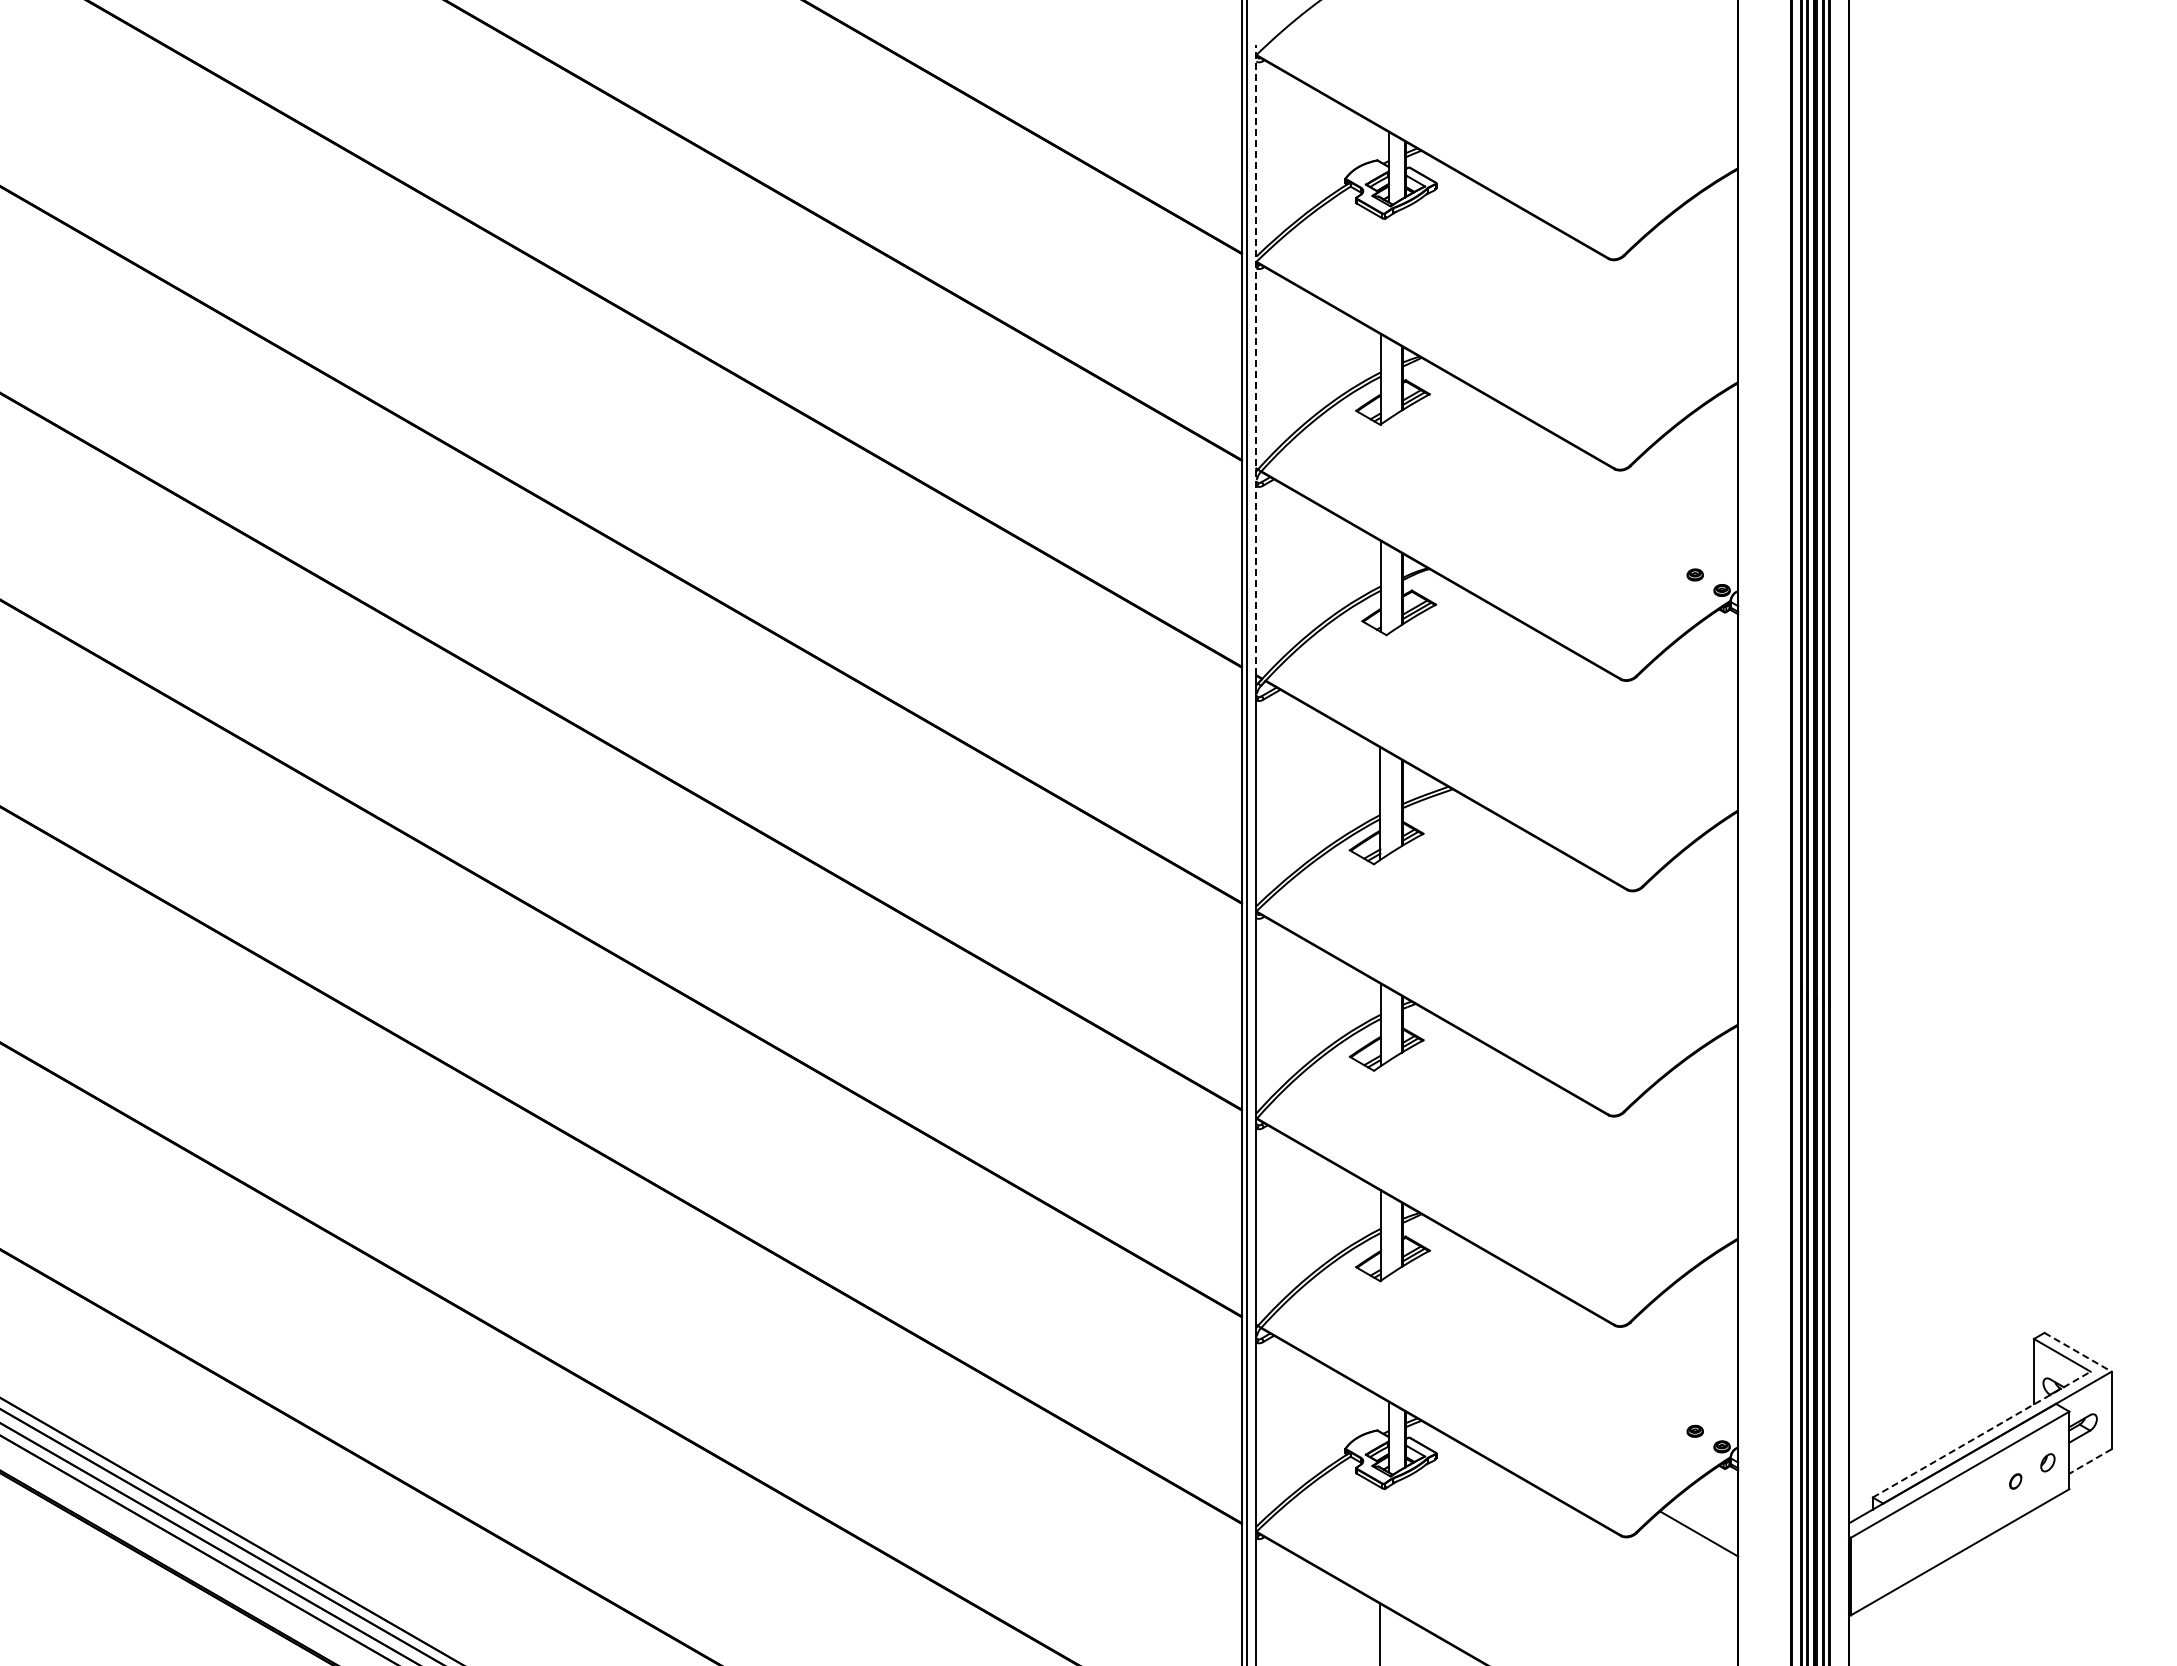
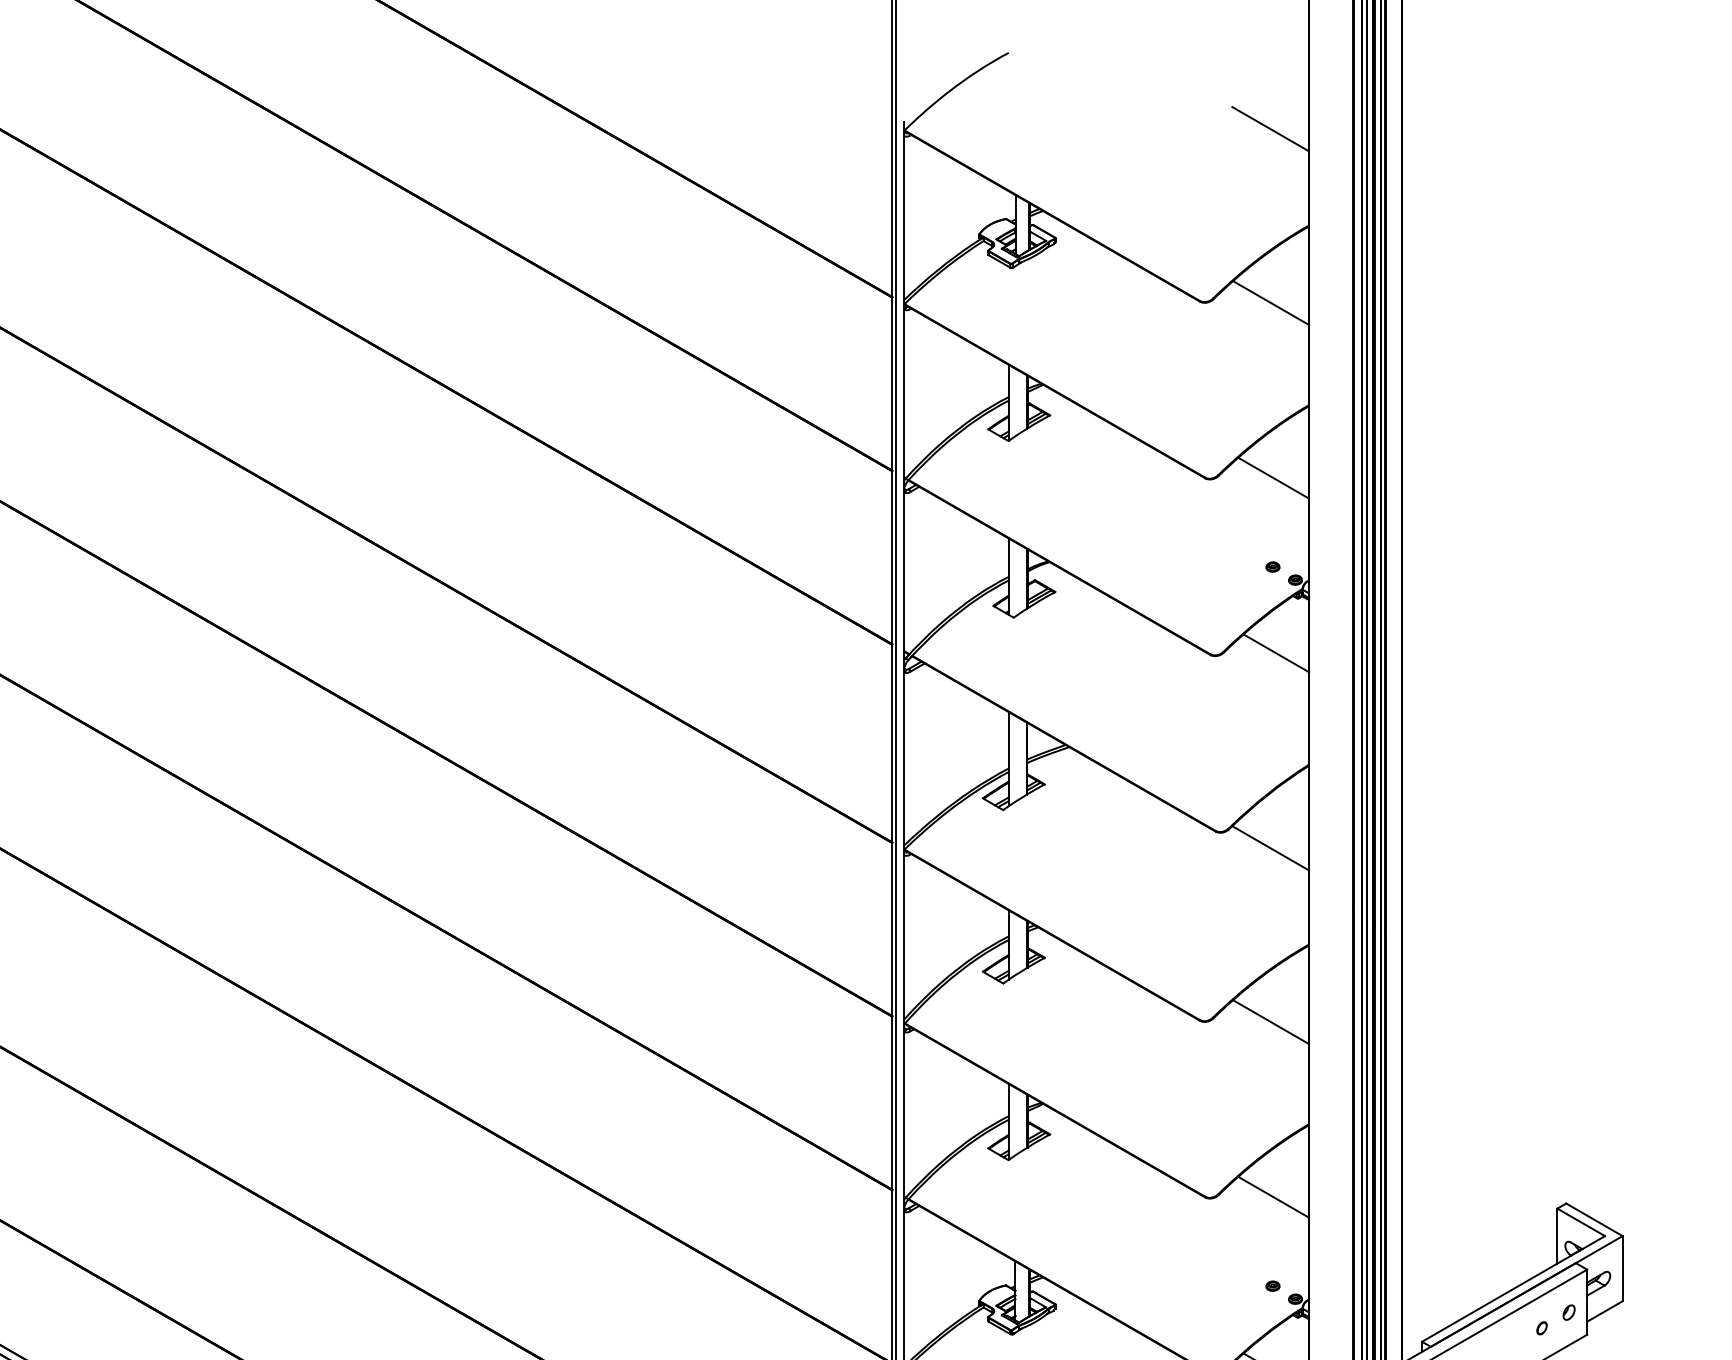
line: (1692, 53) -> (1270, 129), added
line: (1692, 260) -> (1270, 303), added
line: (1256, 360) -> (904, 387), dashed -> solid
line: (1695, 468) -> (1273, 477), added
line: (1699, 677) -> (1276, 653), added
line: (1692, 909) -> (1270, 848), added
line: (1692, 1116) -> (1270, 1021), added
line: (1695, 1325) -> (1273, 1197), added
line: (2078, 1352) -> (1594, 1219), dashed -> solid
line: (1981, 1434) -> (1513, 1288), dashed -> solid
line: (2090, 1461) -> (1604, 1311), dashed -> solid

